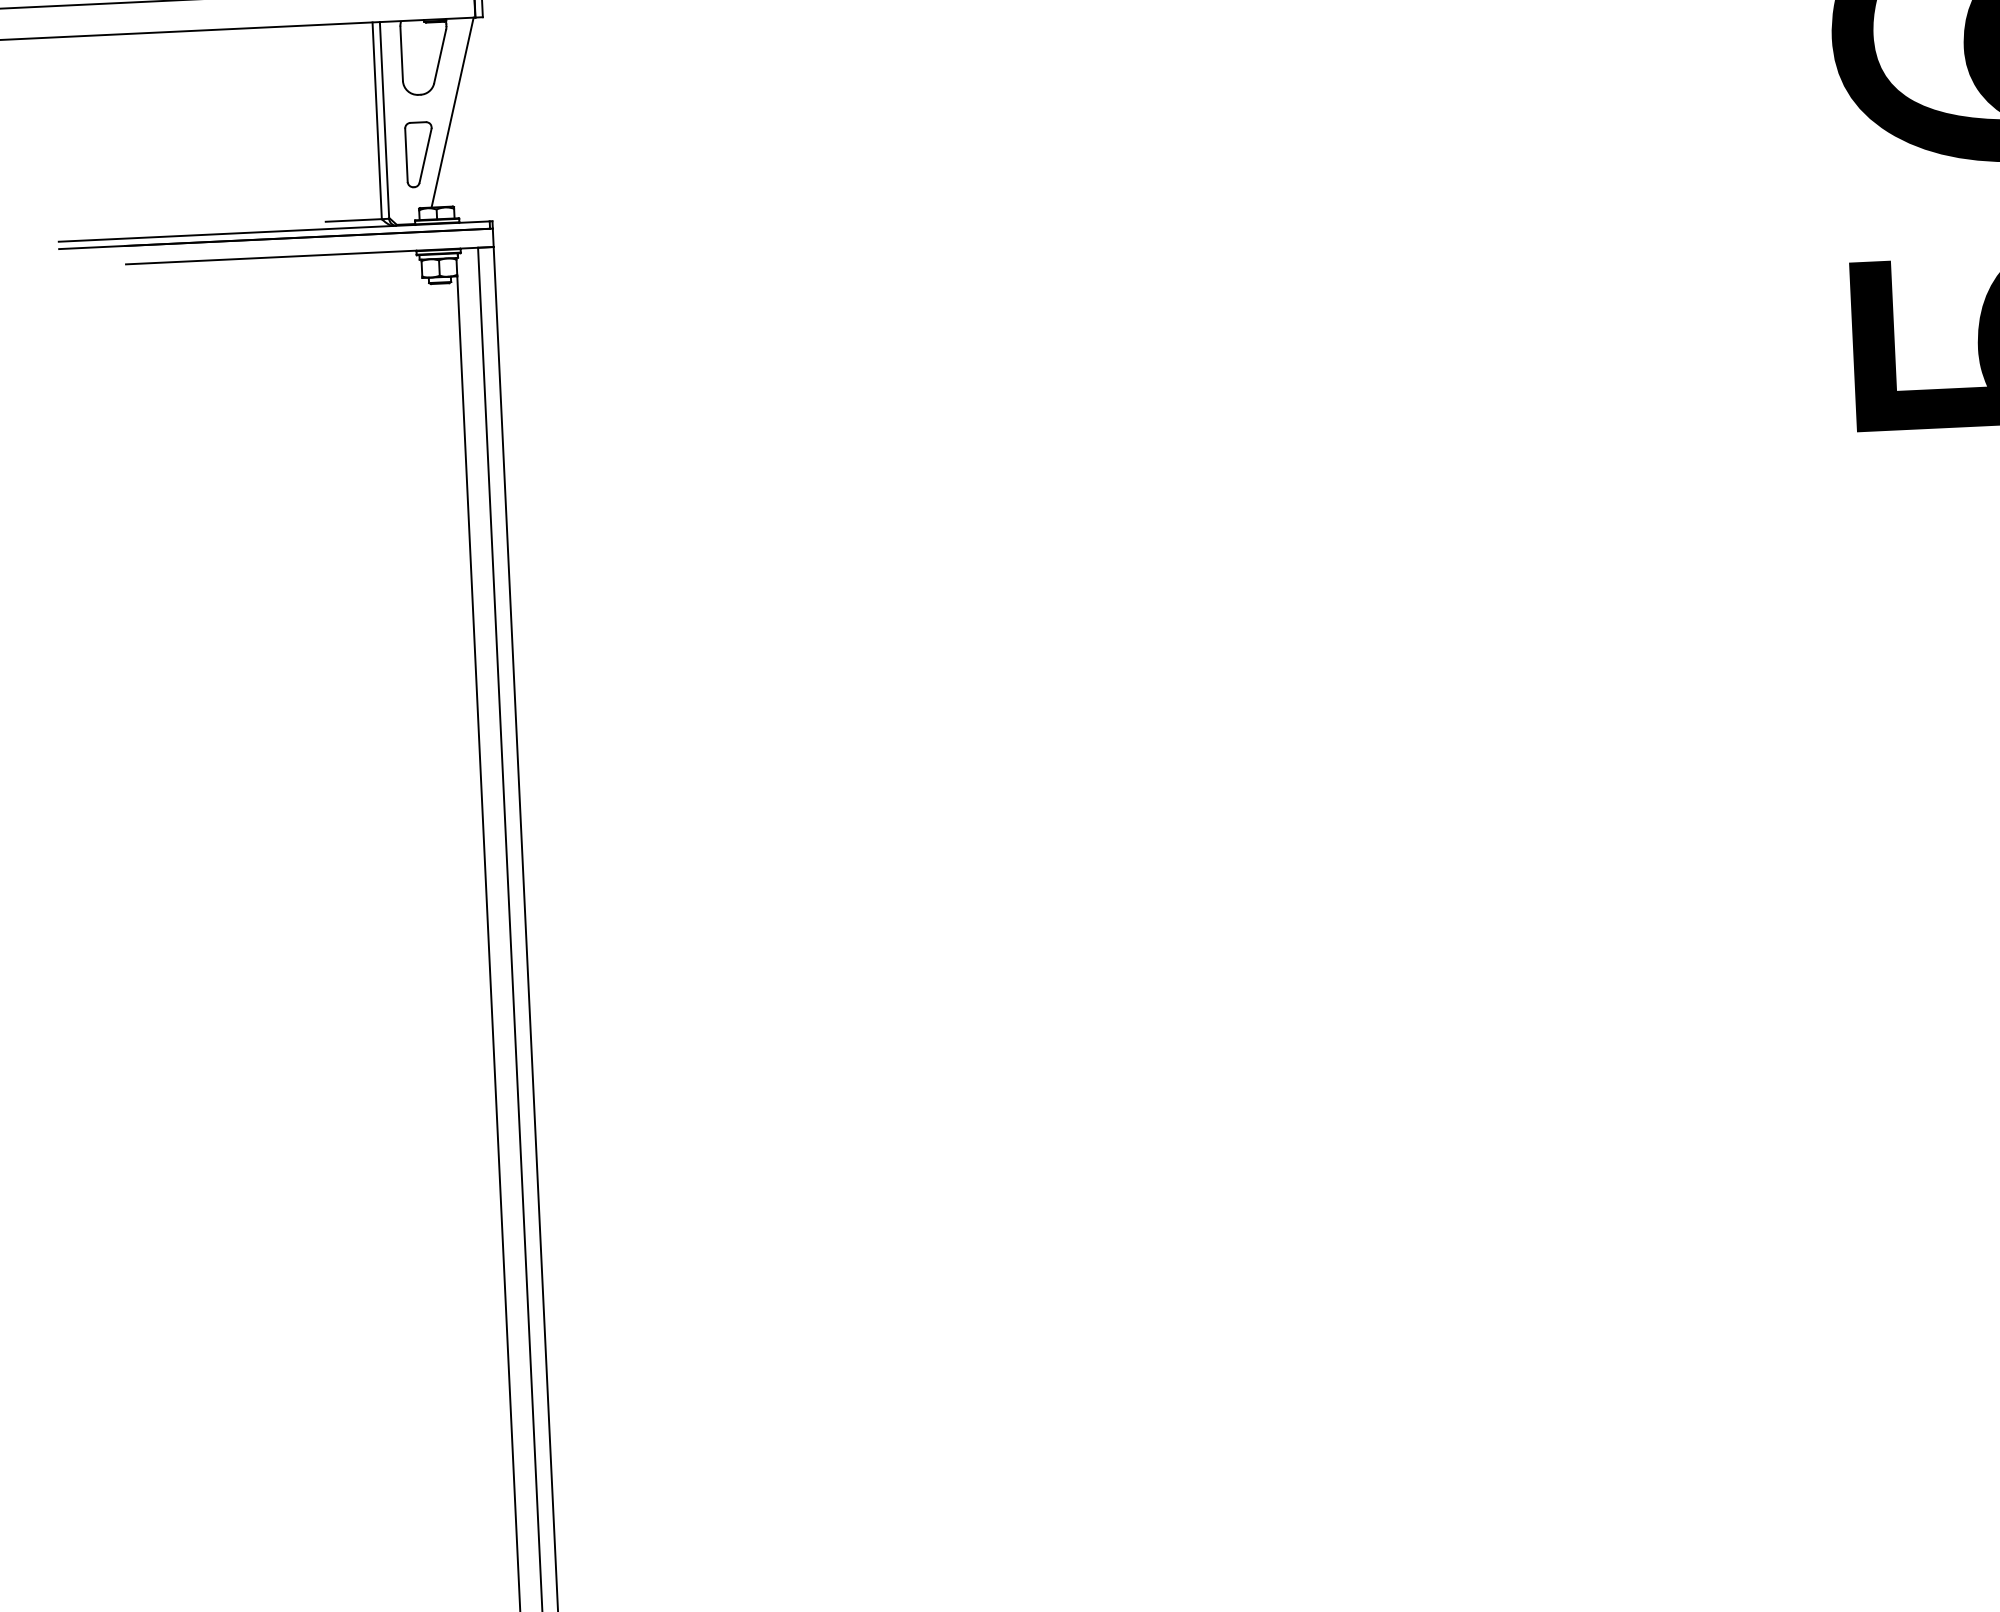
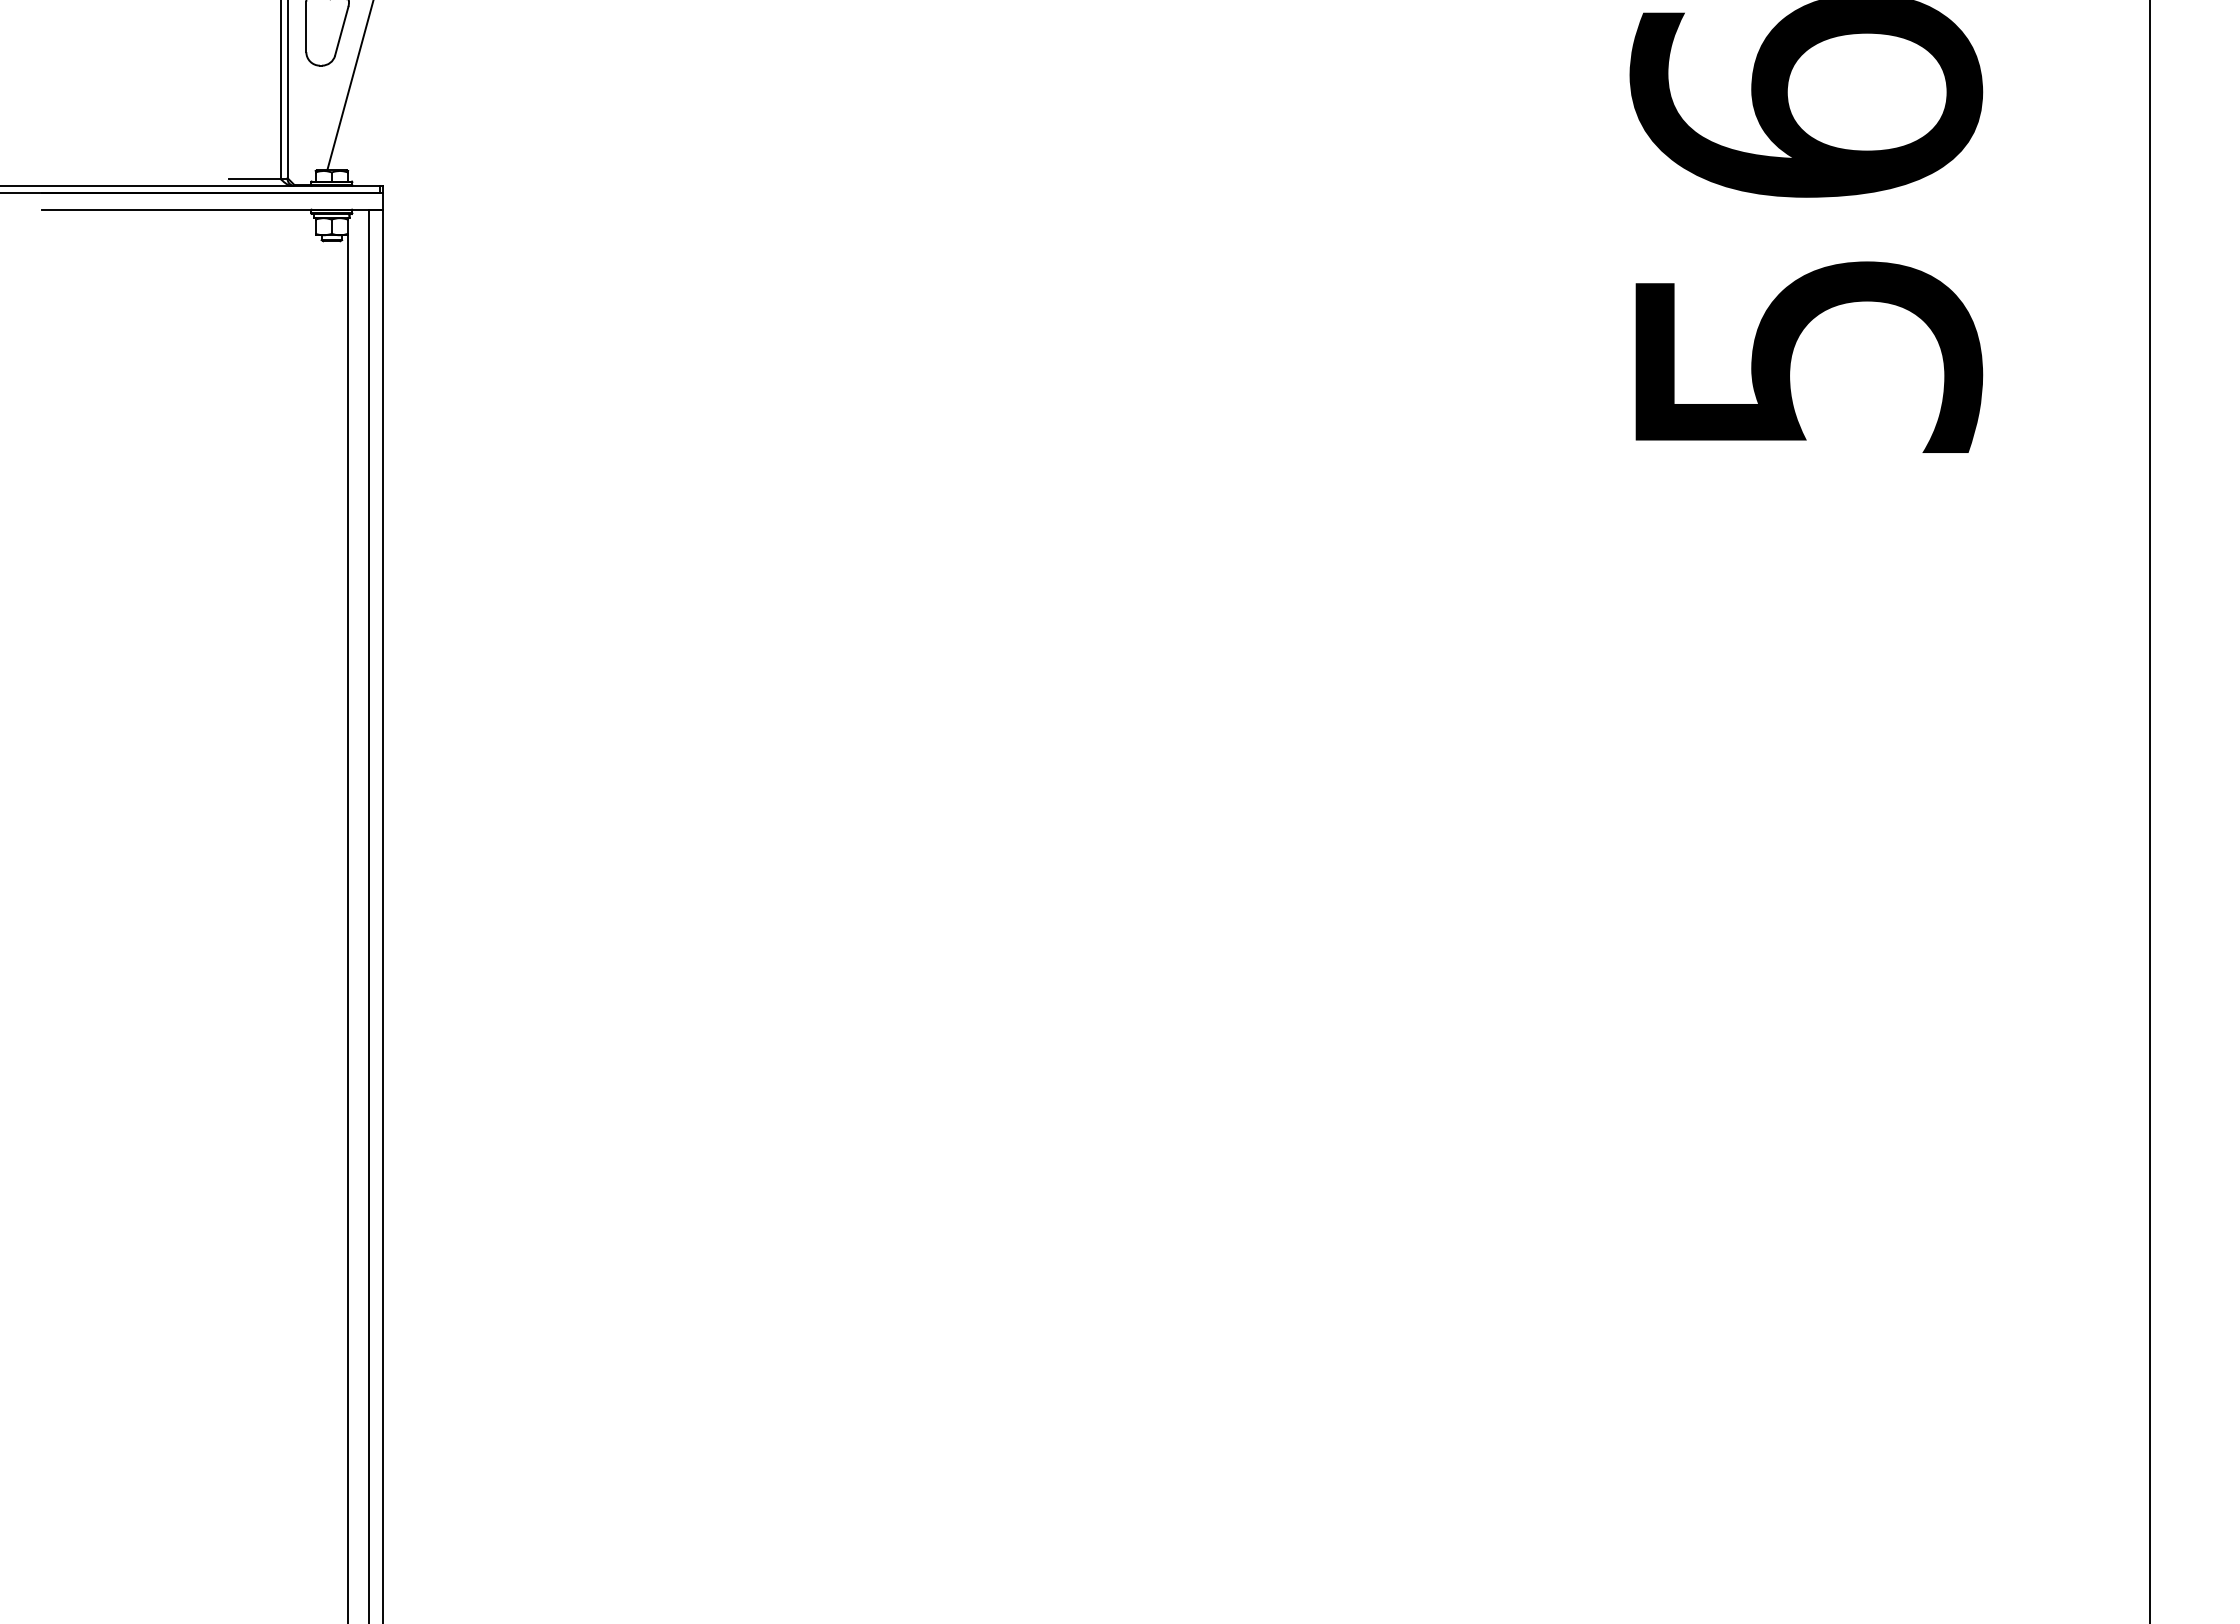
part: (419, 154) -> (318, 120), removed

